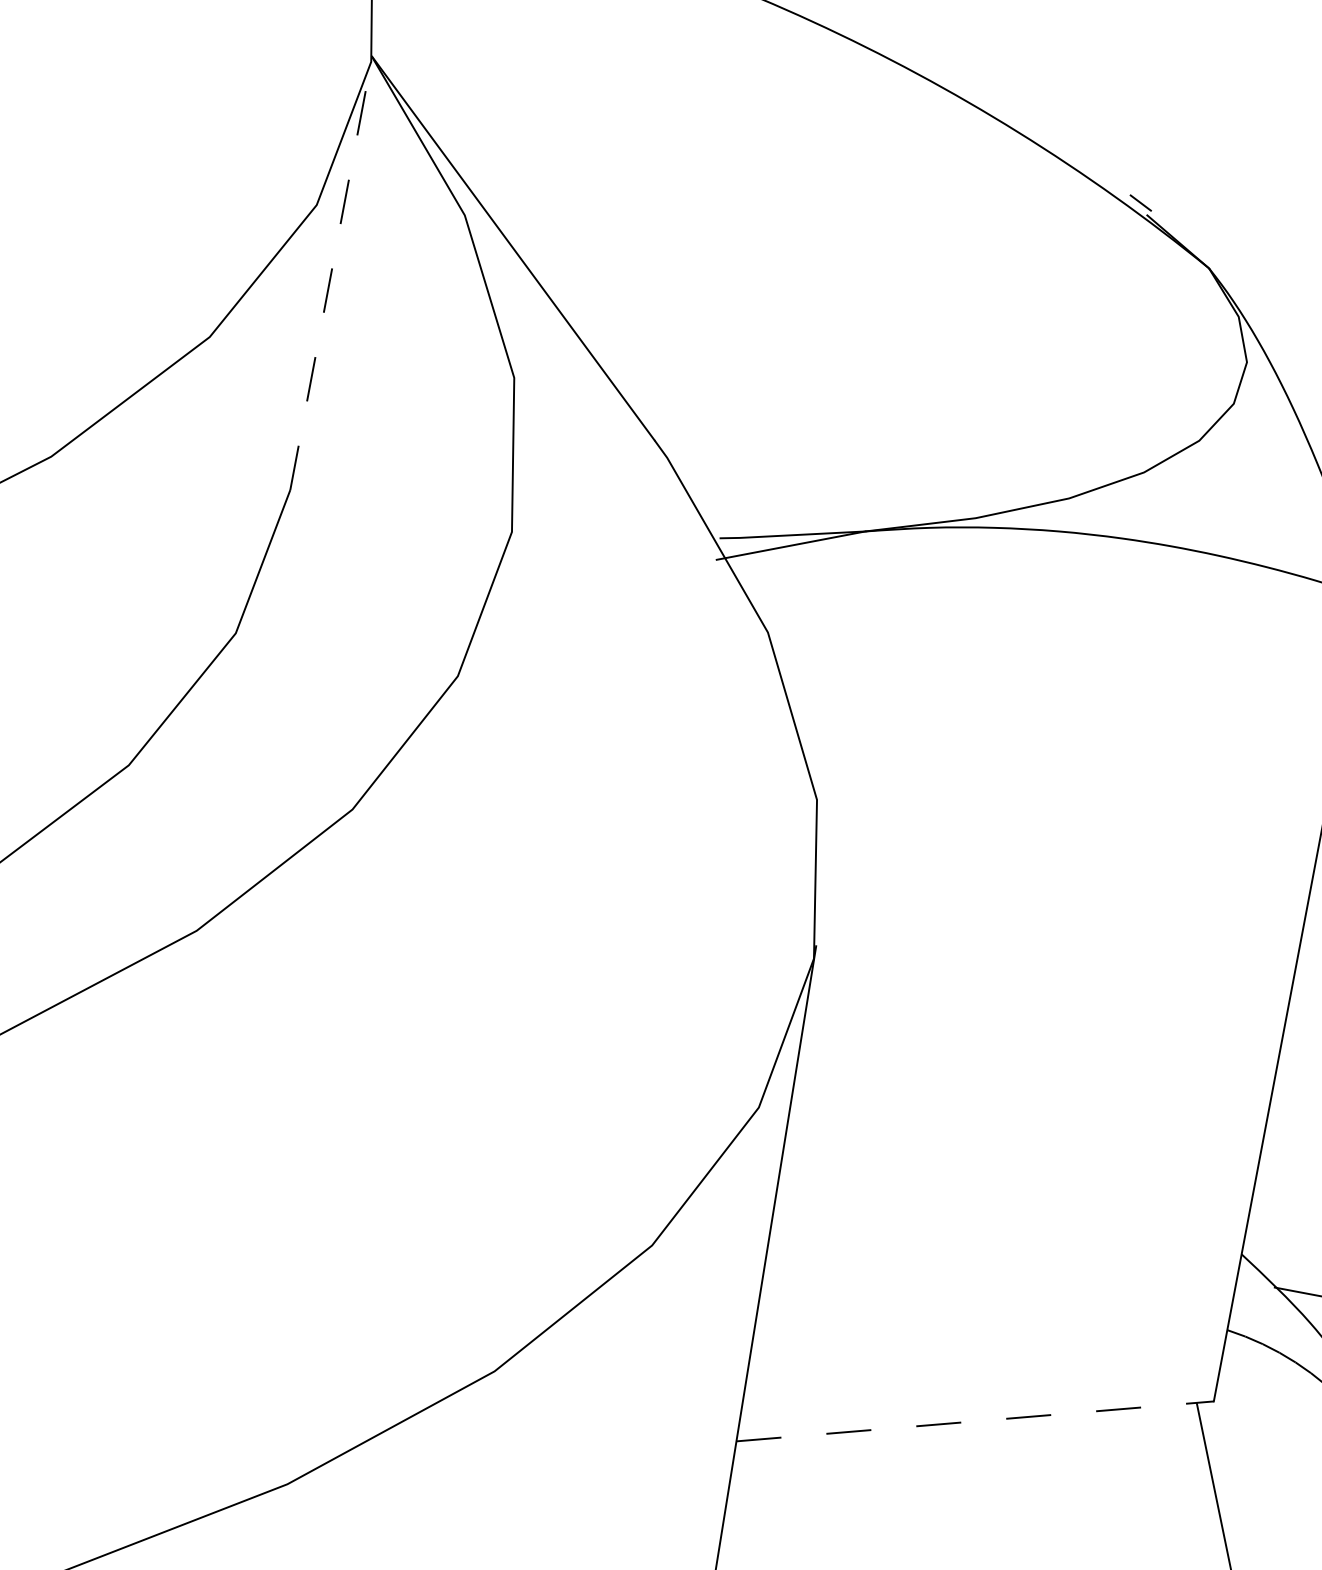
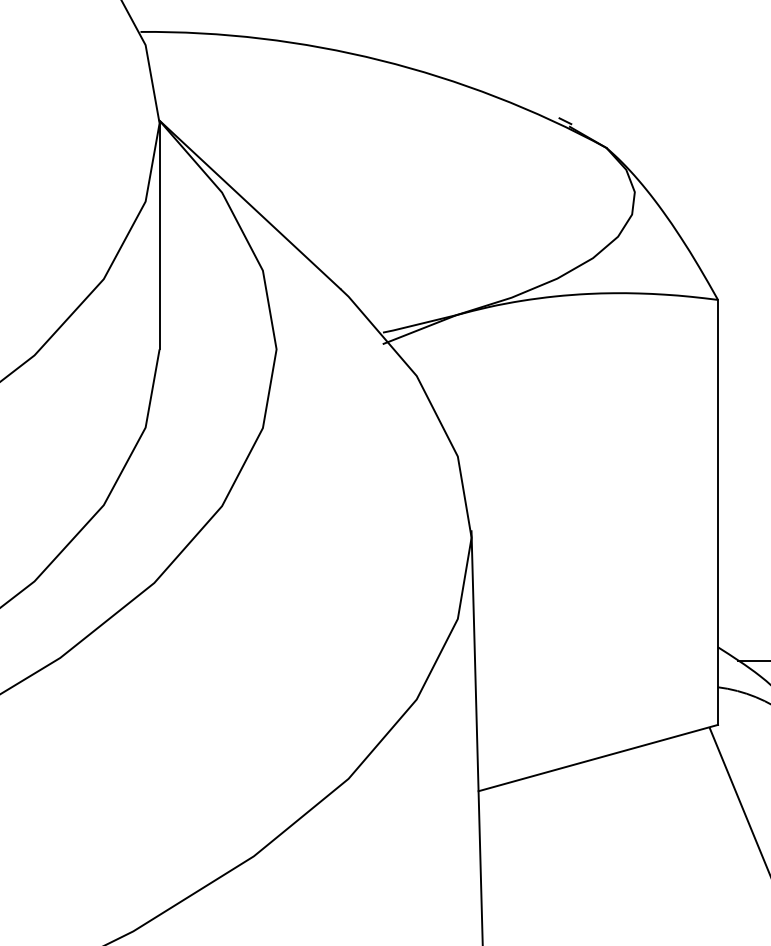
line: (330, 274) -> (159, 235), dashed -> solid
line: (975, 1420) -> (598, 757), dashed -> solid

